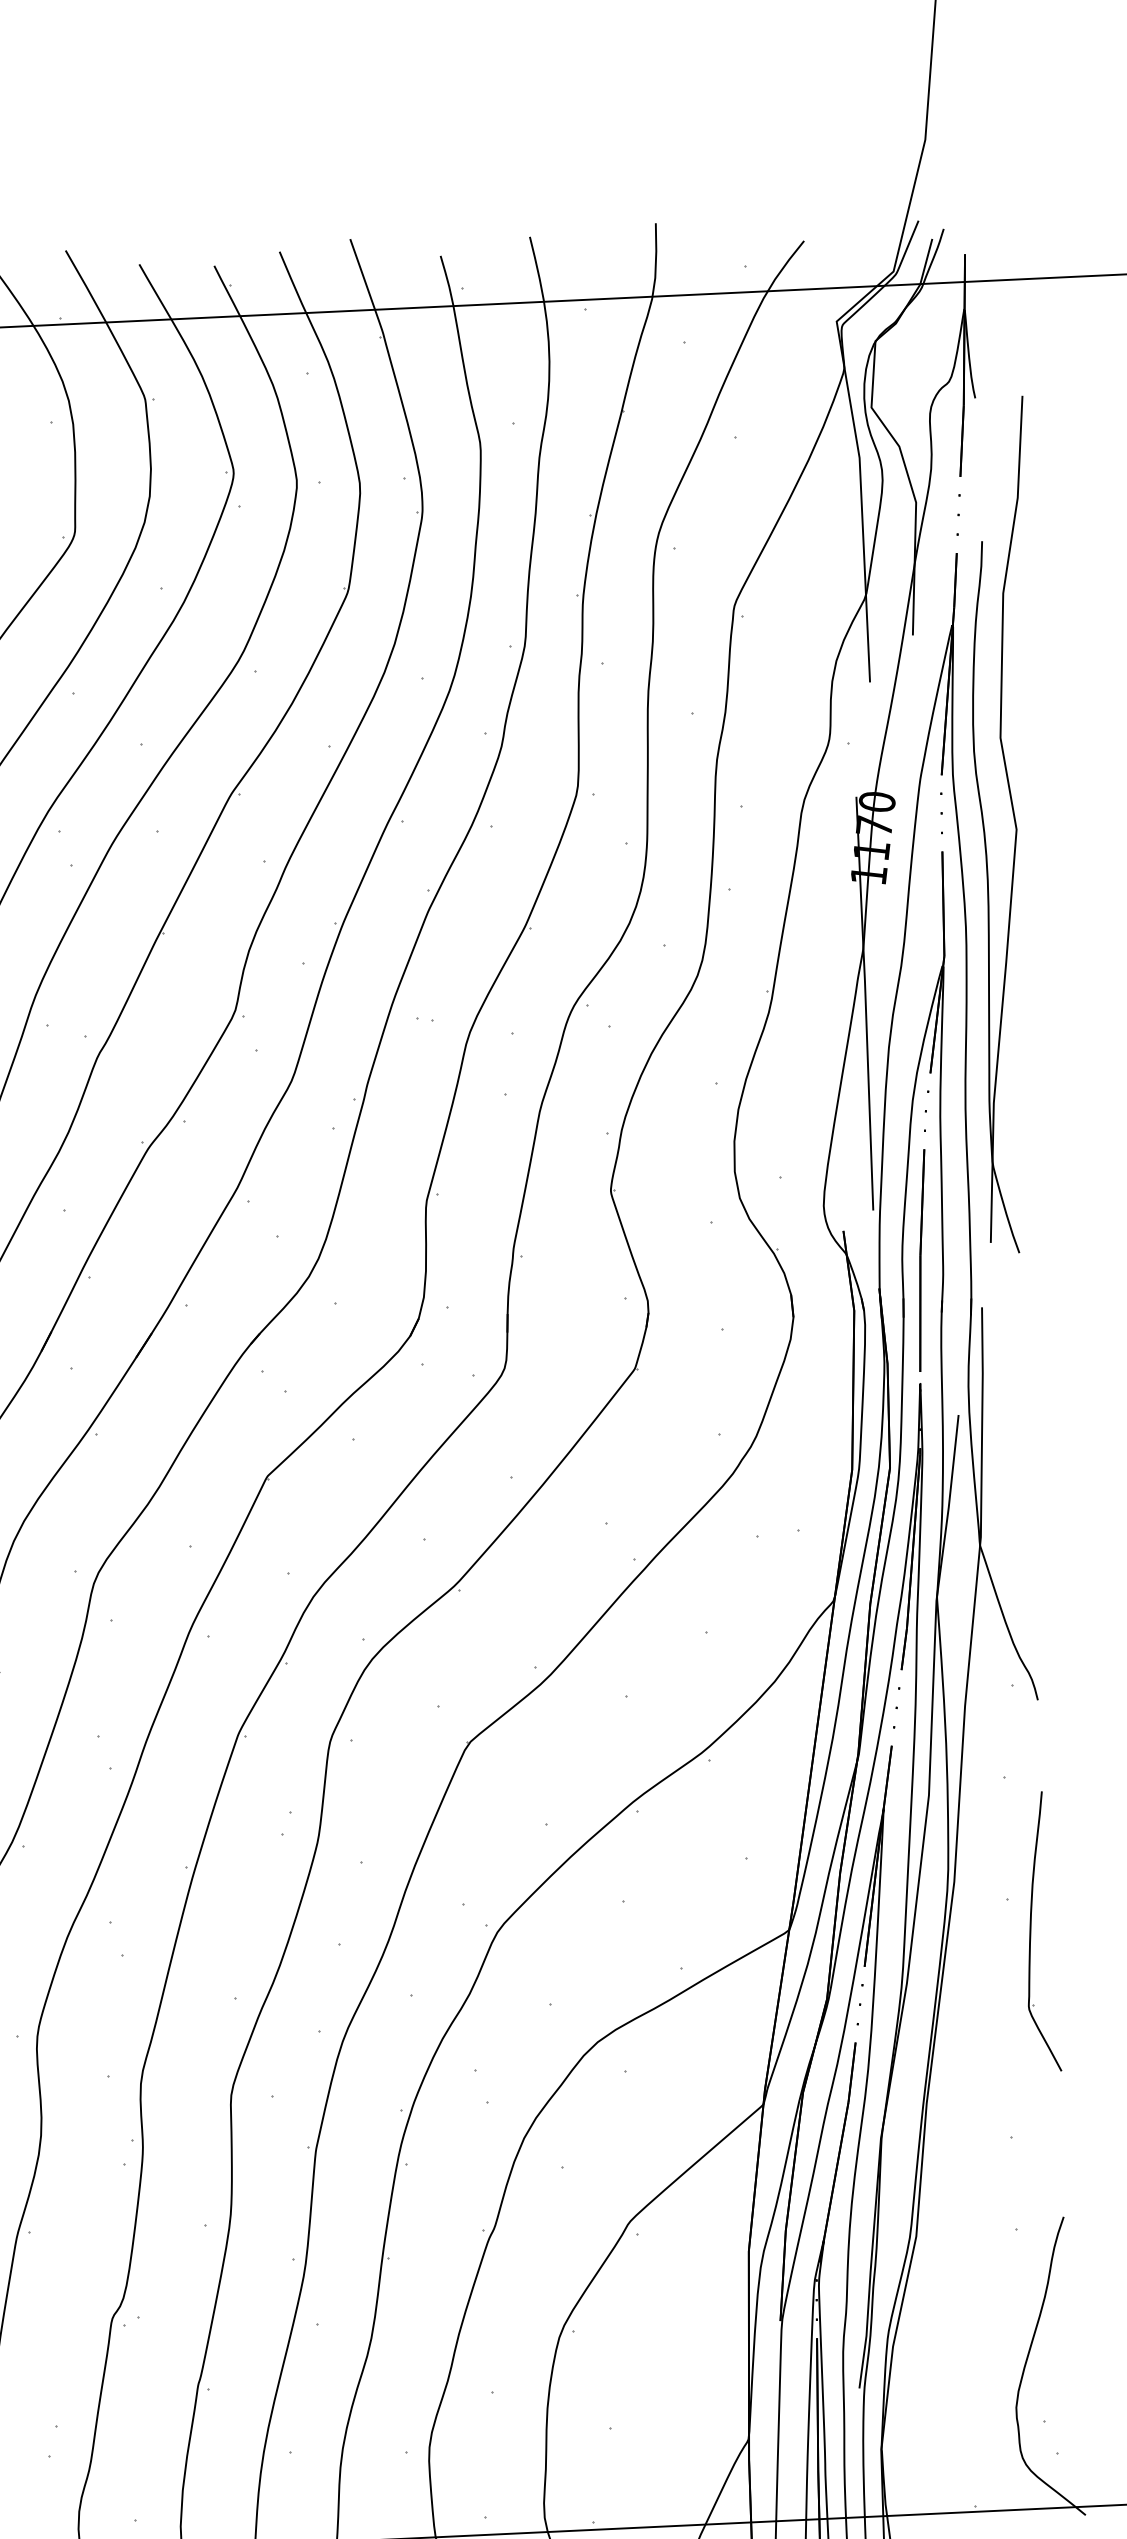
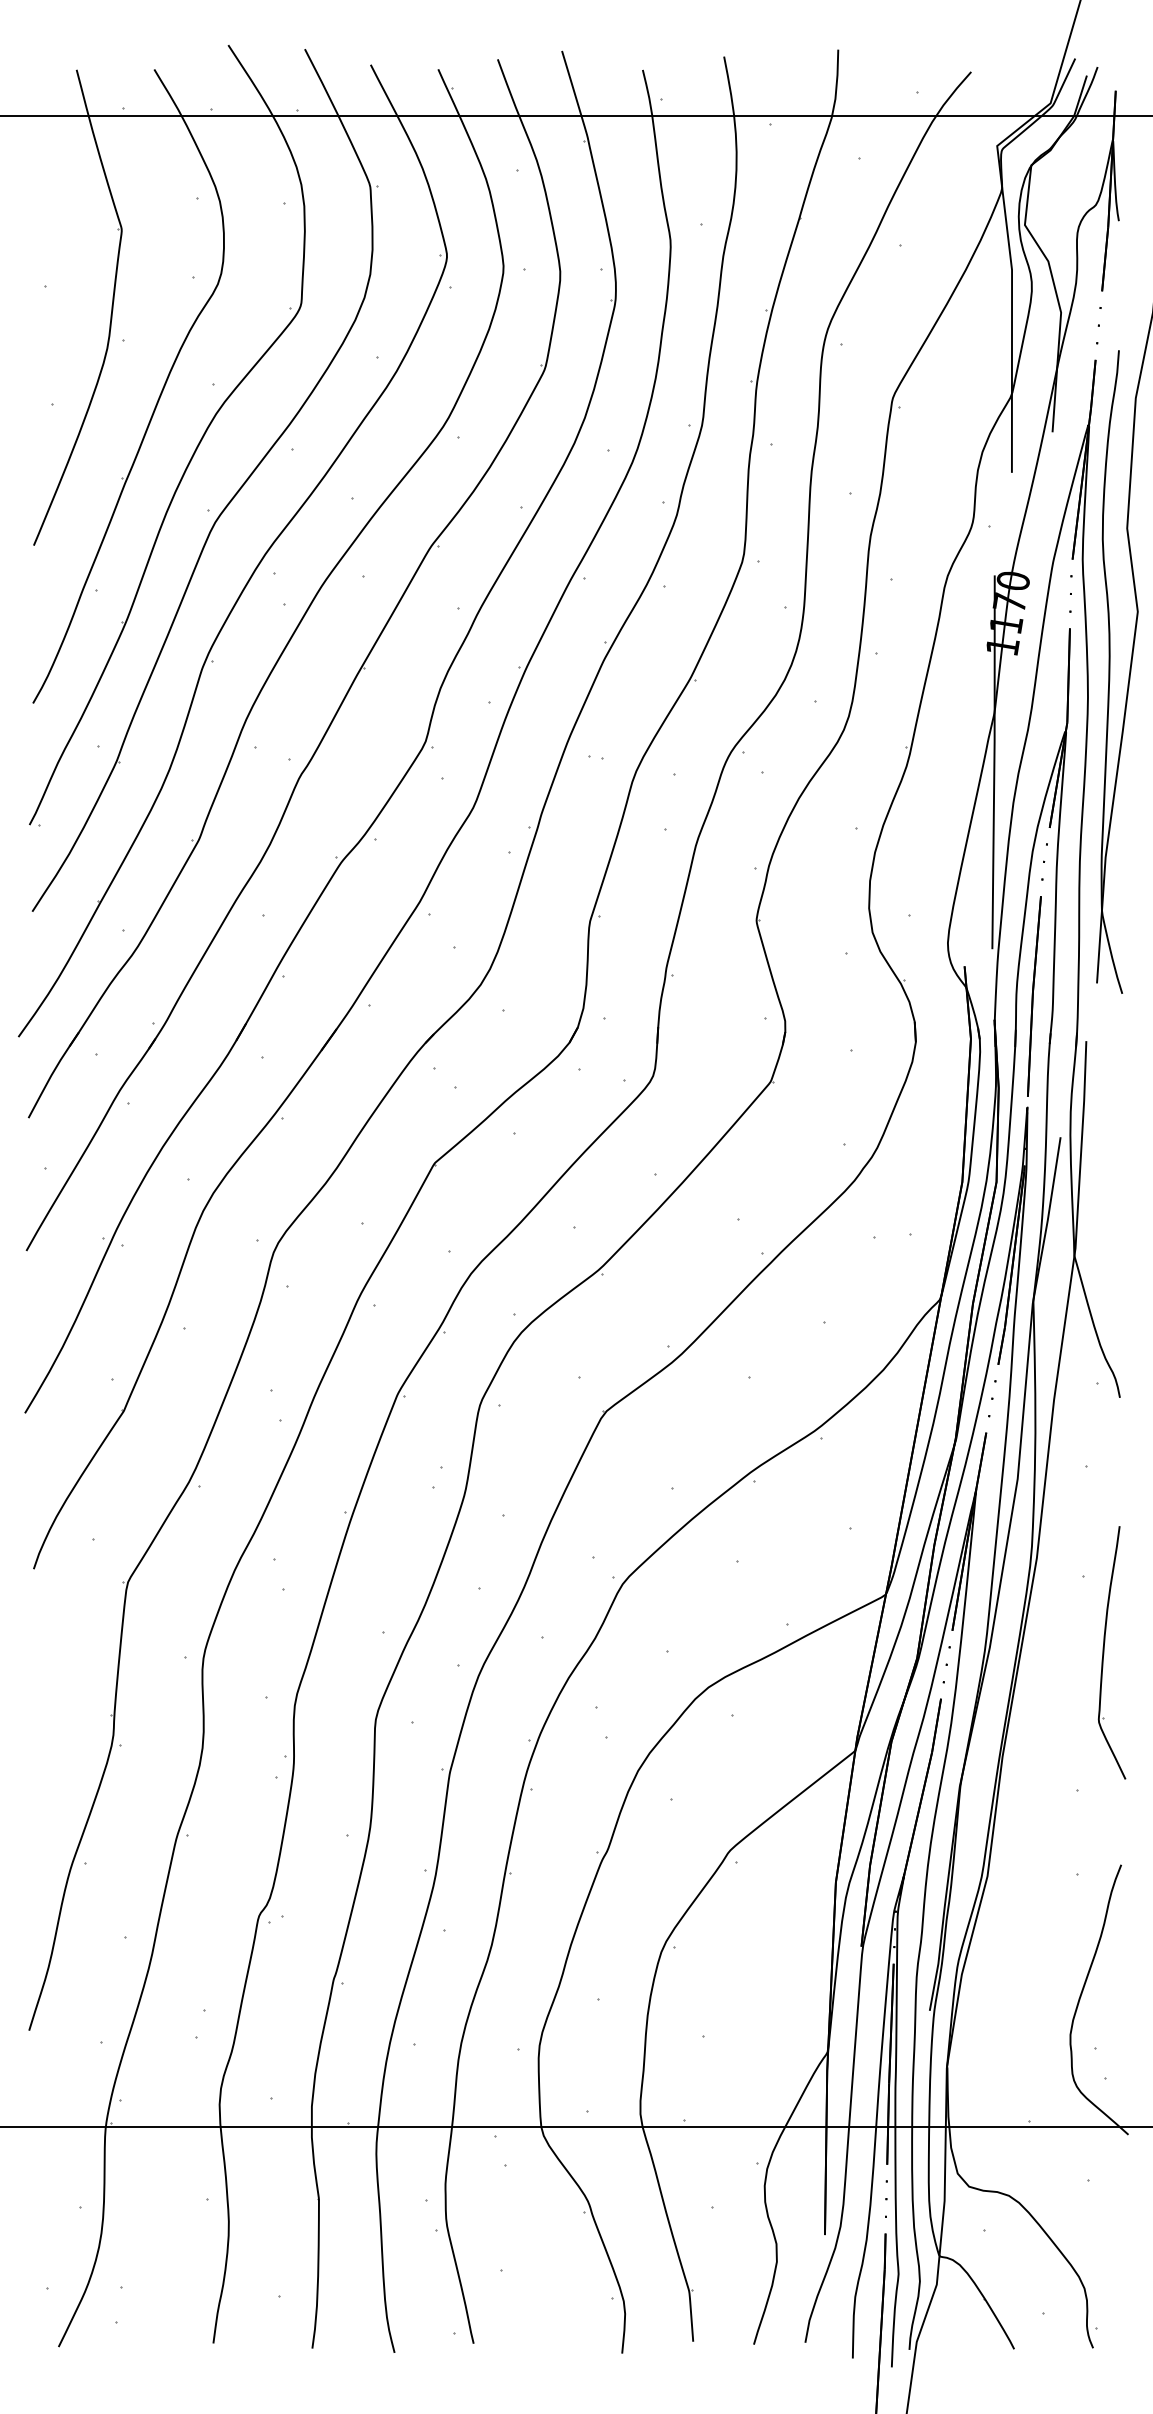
part: (1031, 1931) -> (1104, 1652), moved

